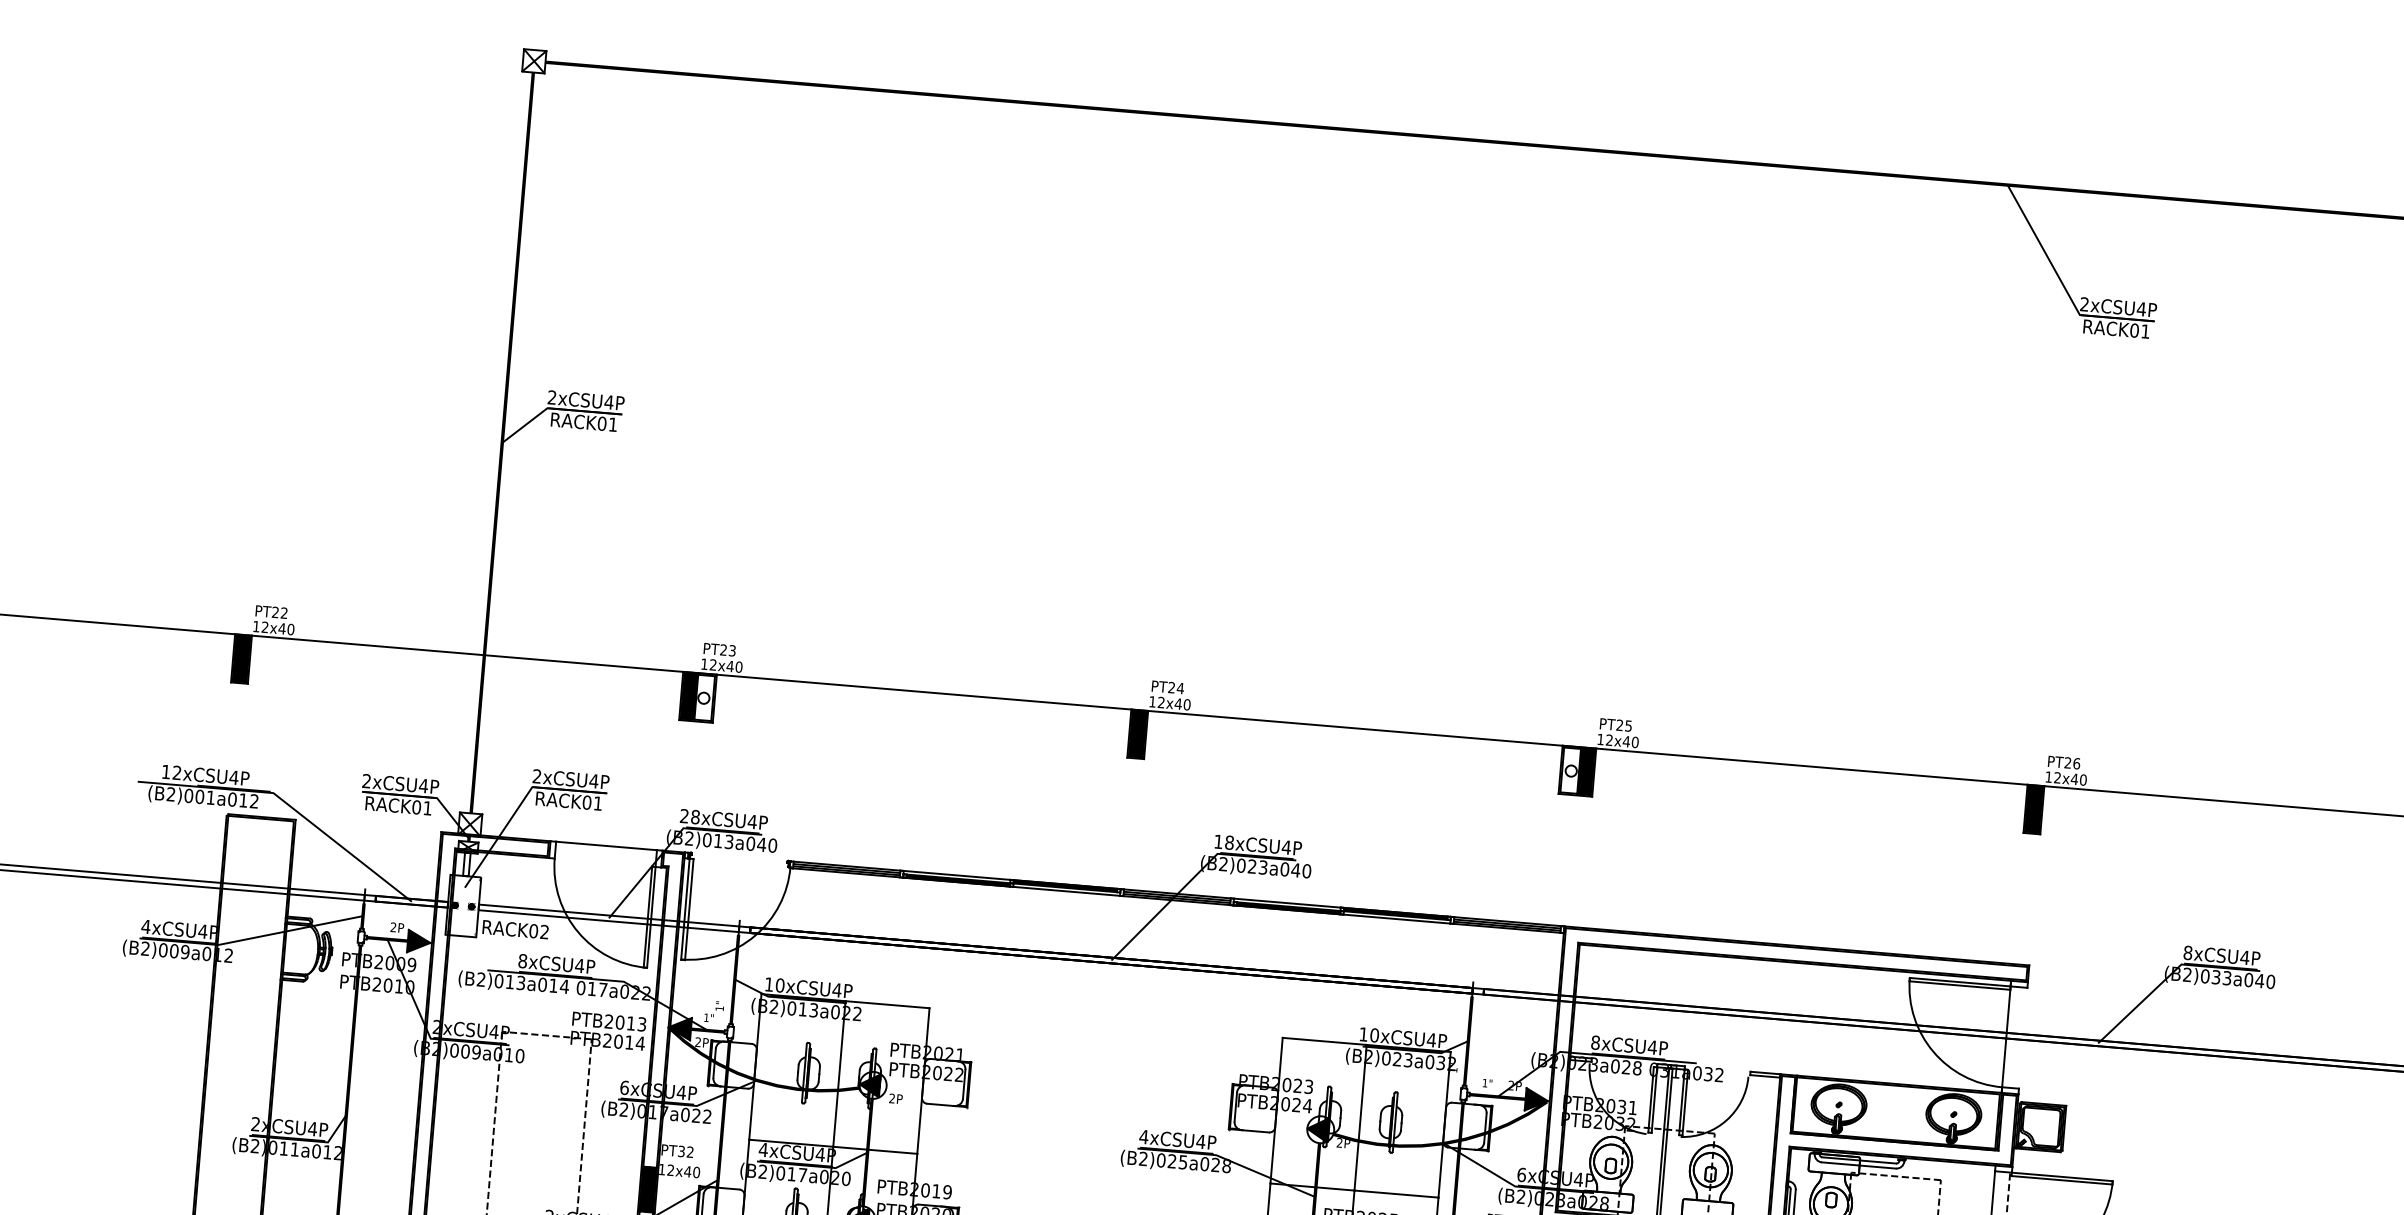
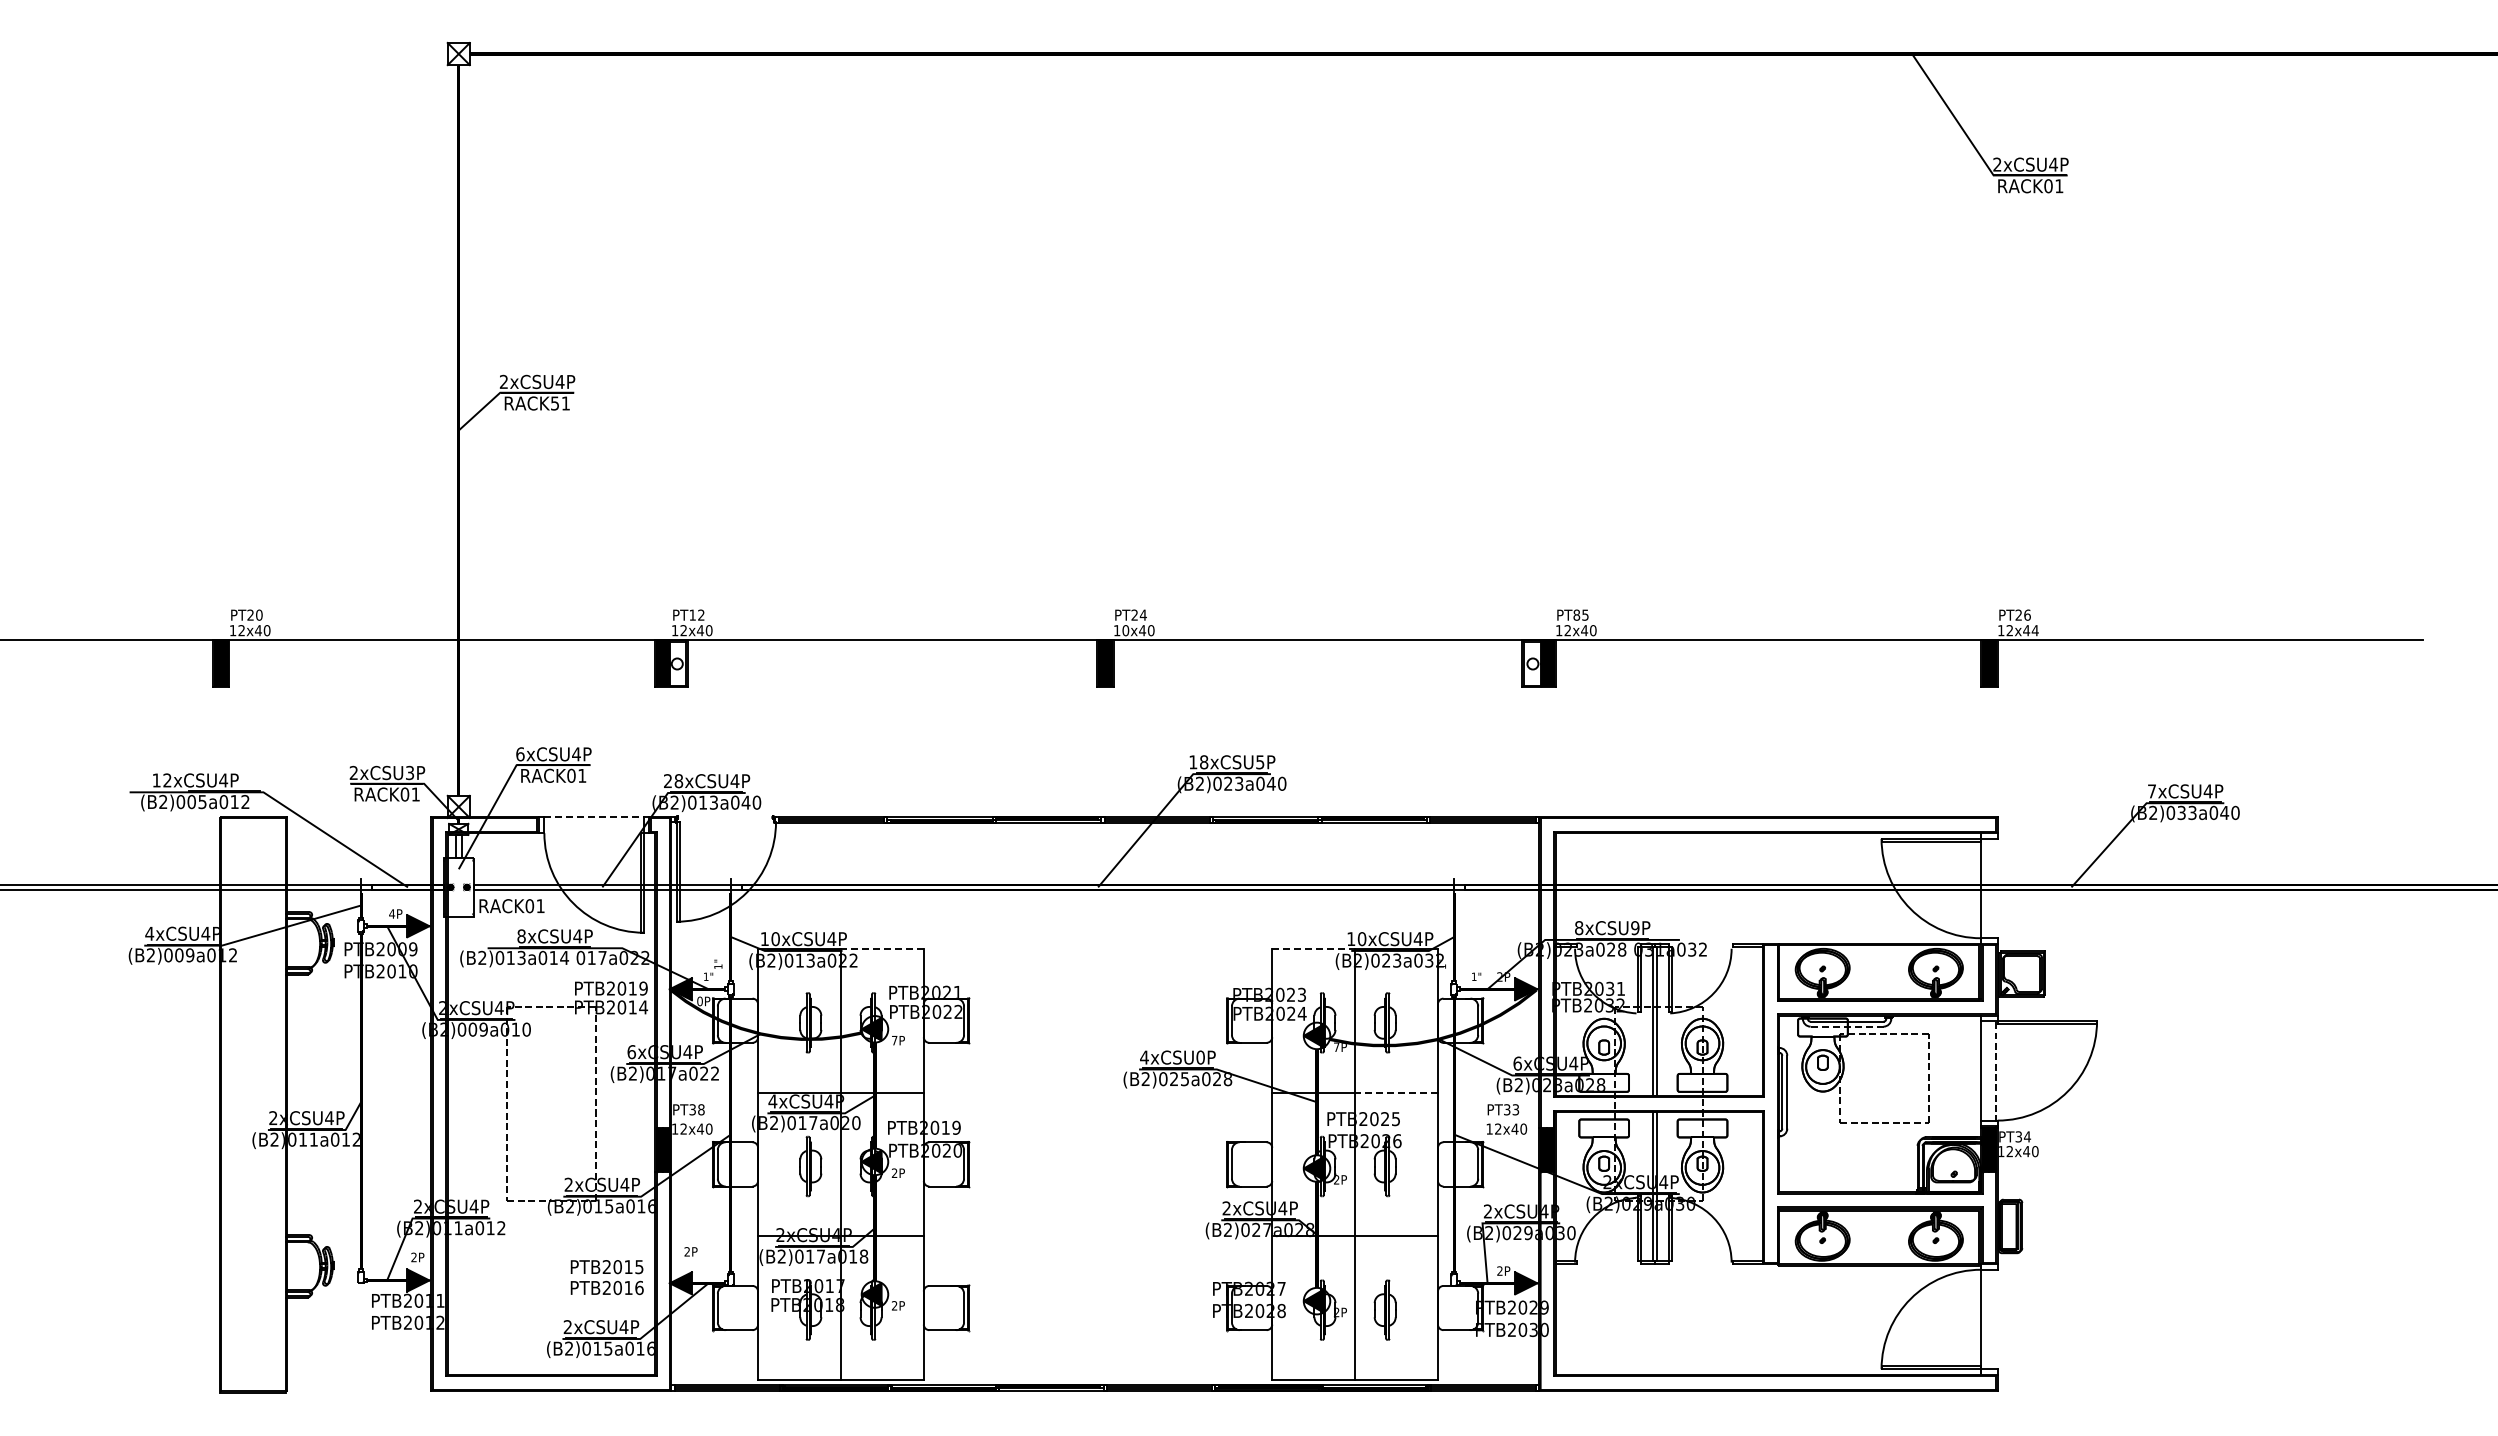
text: (601, 423) -> (554, 403), RACK01 -> RACK51
text: (284, 612) -> (259, 614), PT22 -> PT20
text: (727, 649) -> (696, 614), PT23 -> PT12
text: (1161, 702) -> (1125, 630), 12x40 -> 10x40
text: (1619, 724) -> (1576, 614), PT25 -> PT85
text: (537, 776) -> (520, 754), 2xCSU4P -> 6xCSU4P
text: (2082, 779) -> (2034, 630), 12x40 -> 12x44
text: (423, 785) -> (409, 772), 2xCSU4P -> 2xCSU3P
text: (210, 798) -> (202, 802), (B2)001a012 -> (B2)005a012
line: (606, 845) -> (594, 816), solid -> dashed
text: (1285, 847) -> (1259, 762), 18xCSU4P -> 18xCSU5P
text: (393, 926) -> (392, 913), 2P -> 4P
text: (544, 931) -> (540, 905), RACK02 -> RACK01
text: (2187, 953) -> (2151, 791), 8xCSU4P -> 7xCSU4P
line: (886, 1005) -> (881, 949), solid -> dashed
text: (641, 1024) -> (643, 988), PTB2013 -> PTB2019
line: (1325, 1041) -> (1314, 949), solid -> dashed
text: (697, 1042) -> (699, 1001), 2P -> 0P
text: (1651, 1047) -> (1634, 928), 8xCSU4P -> 8xCSU9P
text: (892, 1098) -> (894, 1040), 2P -> 7P
text: (1200, 1141) -> (1200, 1057), 4xCSU4P -> 4xCSU0P
text: (1339, 1142) -> (1336, 1046), 2P -> 7P
text: (690, 1151) -> (701, 1109), PT32 -> PT38
line: (1859, 1165) -> (1847, 1026), solid -> dashed
line: (1396, 1193) -> (1396, 1092), solid -> dashed

